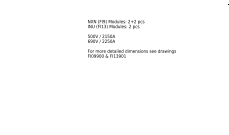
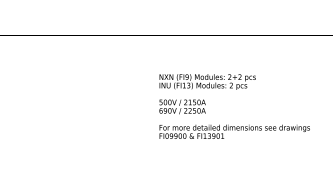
text: (131, 38) -> (233, 106), moved

